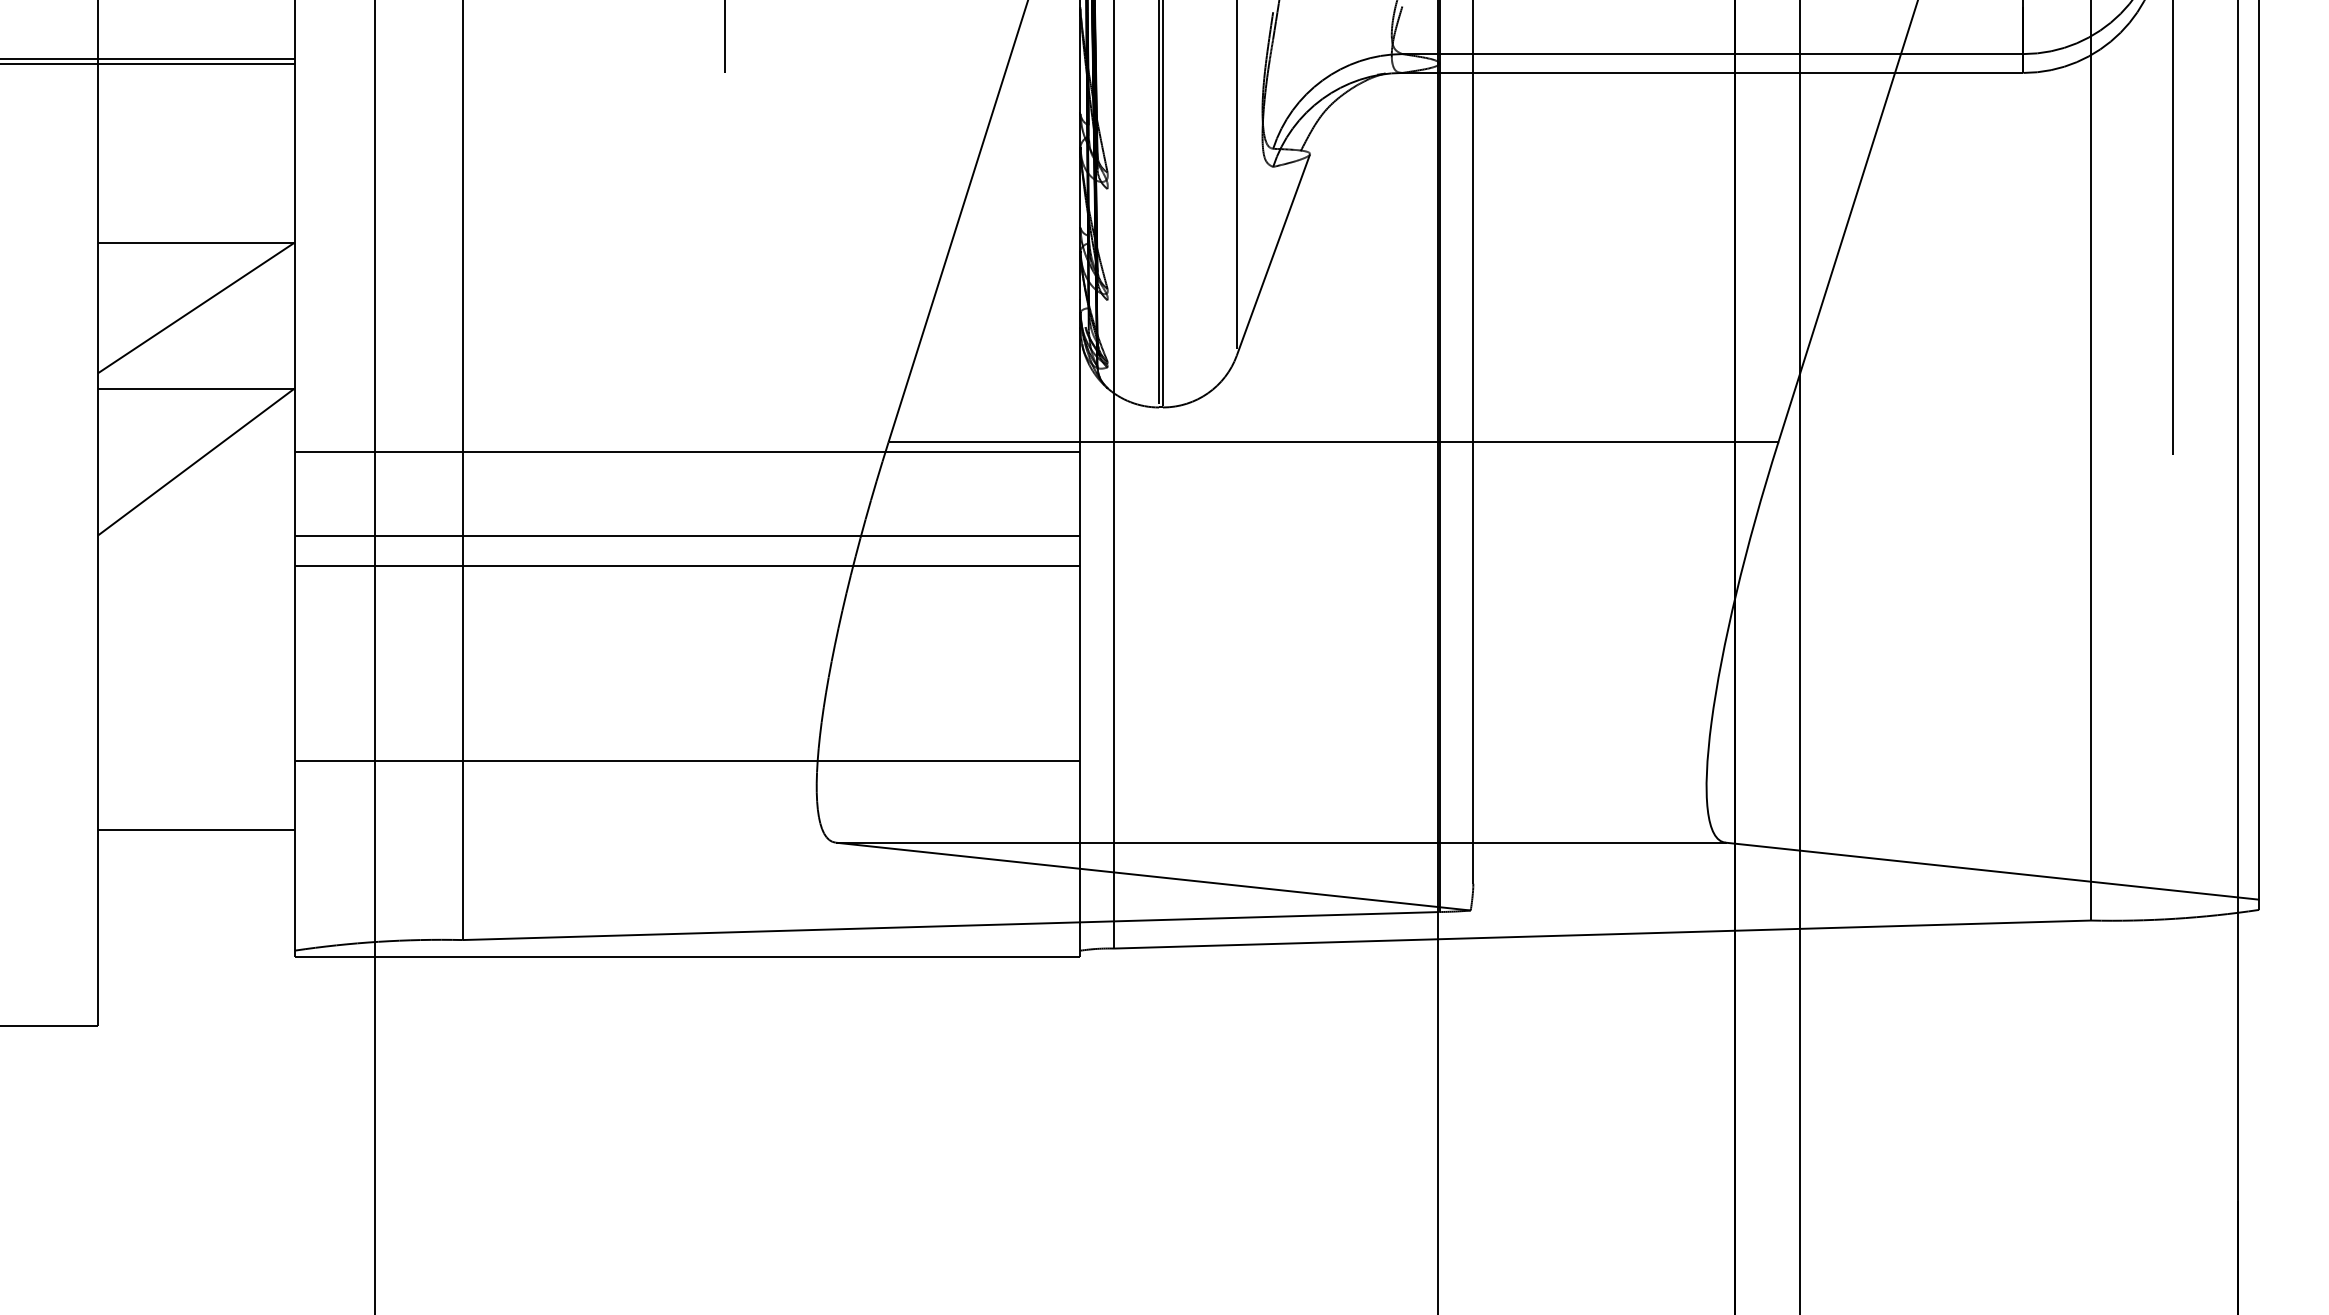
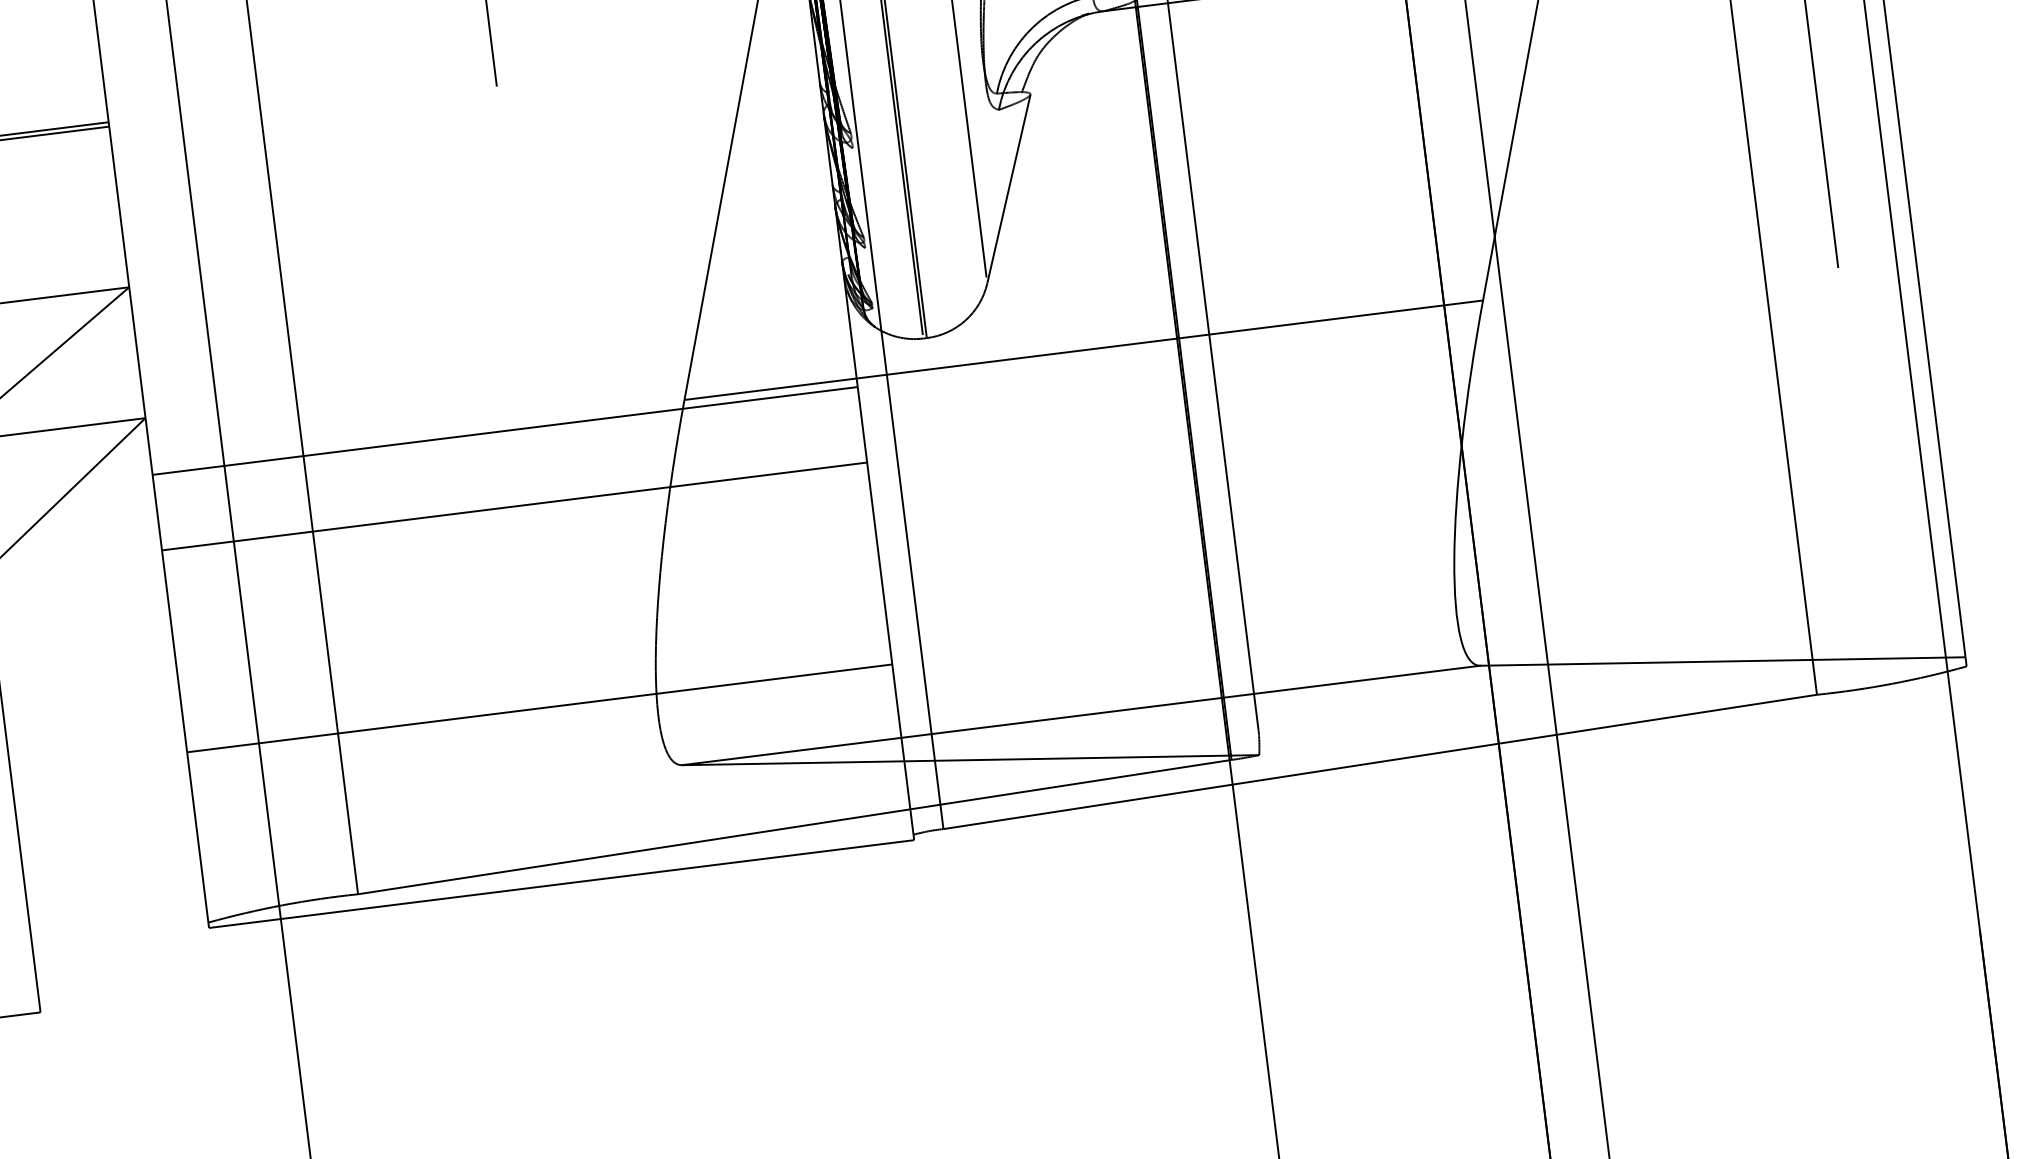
line: (687, 566) -> (517, 533), removed
line: (196, 829) -> (106, 824), removed

